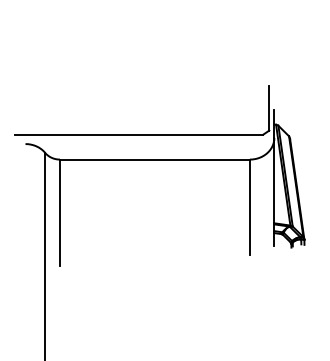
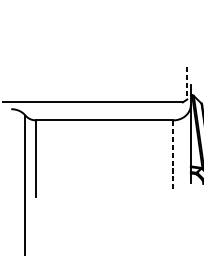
line: (269, 108) -> (187, 83), solid -> dashed
line: (249, 207) -> (172, 154), solid -> dashed

